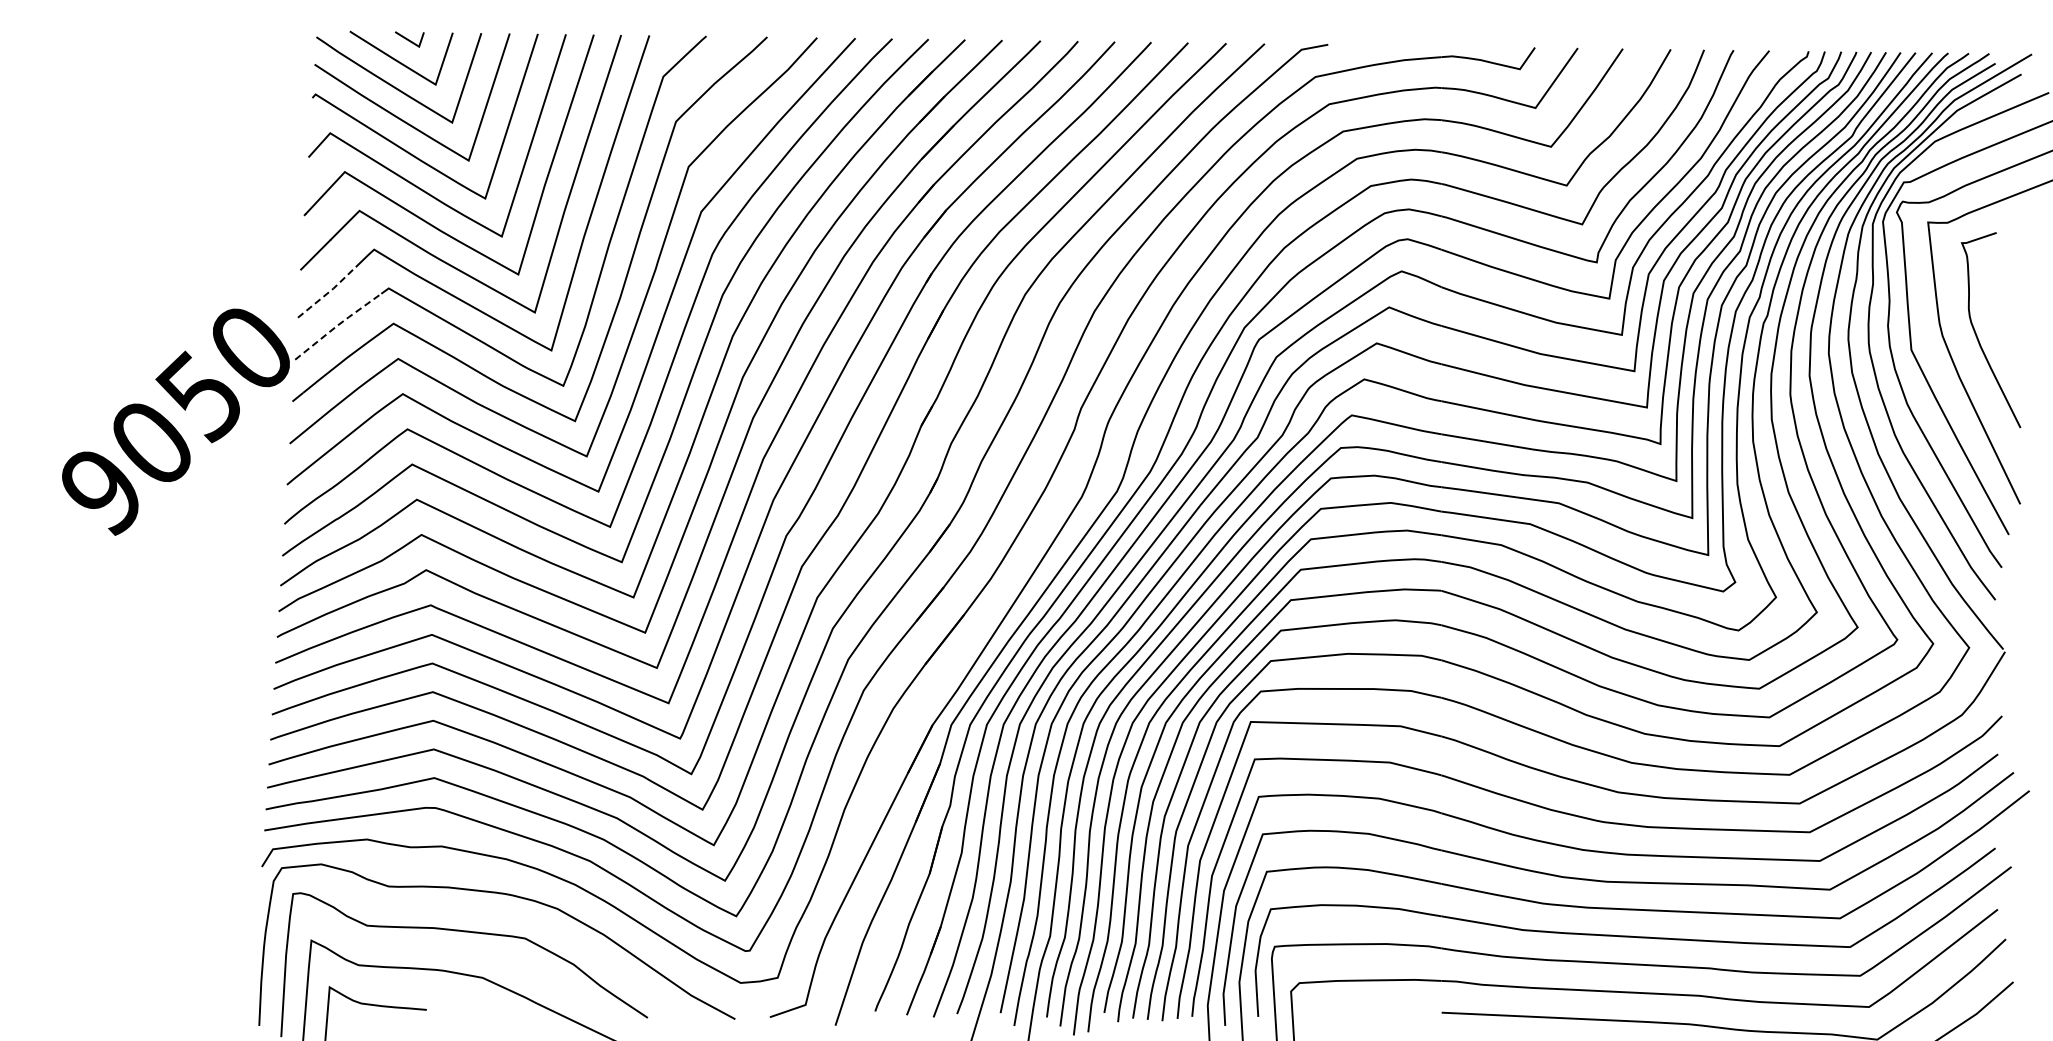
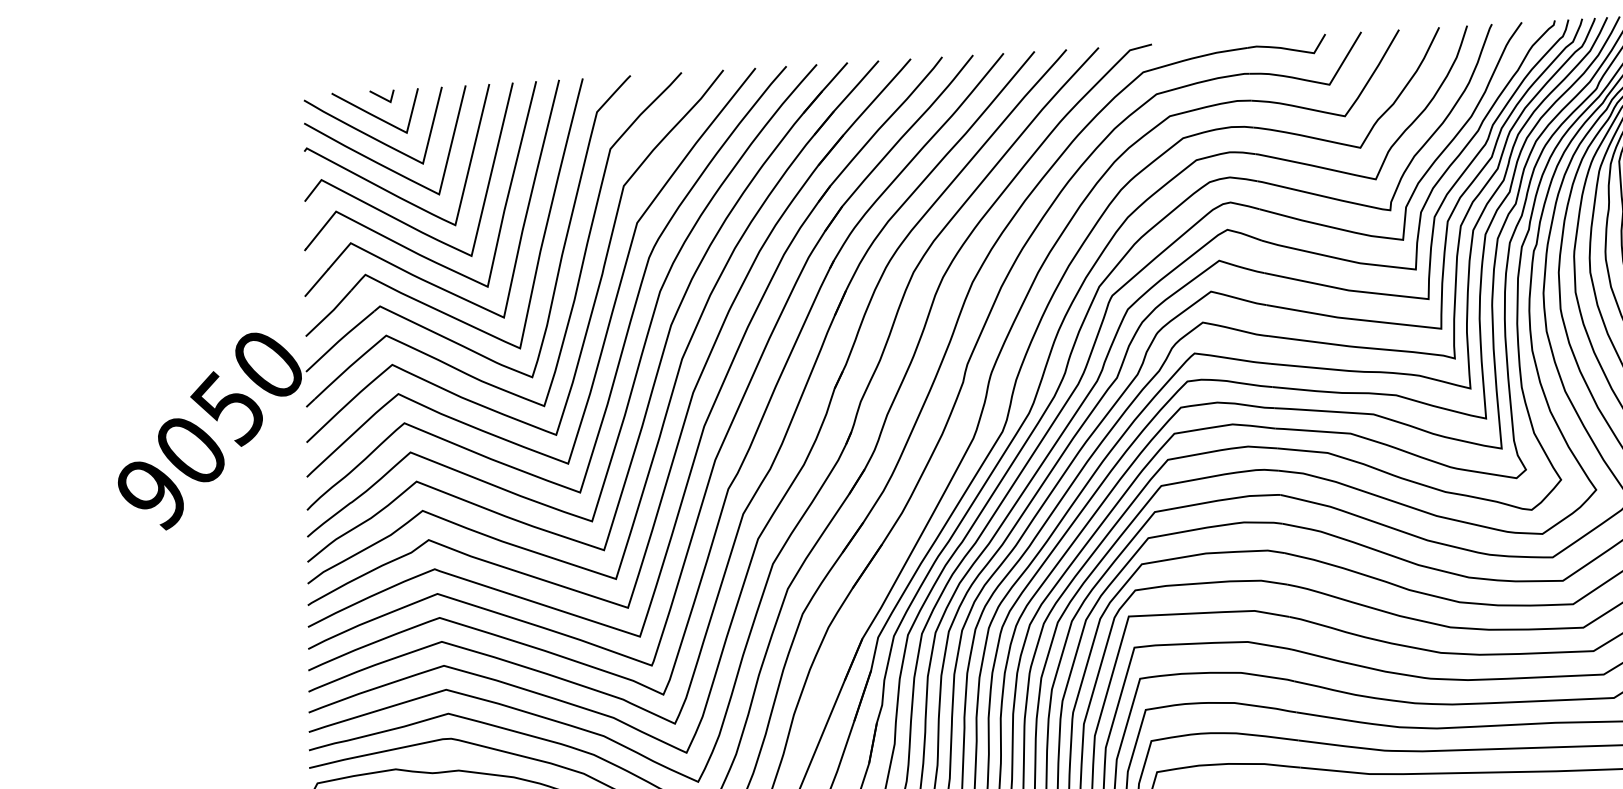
line: (328, 292) -> (329, 313), dashed -> solid
line: (338, 325) -> (340, 340), dashed -> solid

